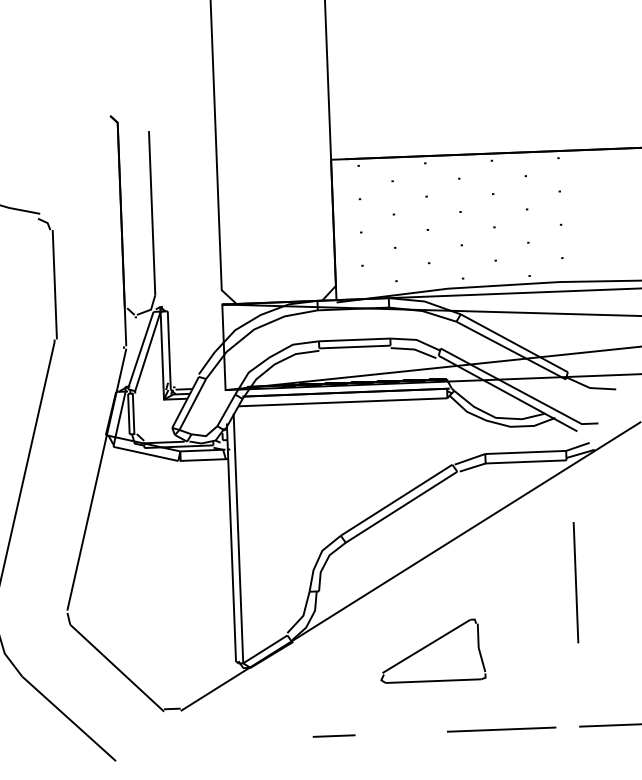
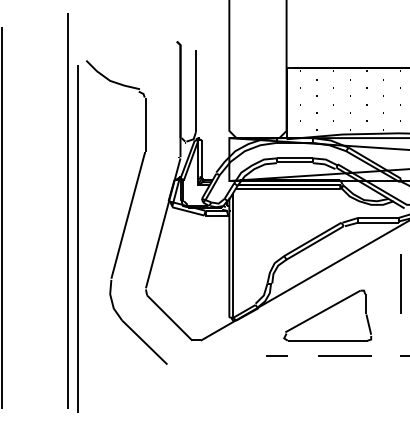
part: (431, 650) -> (327, 315), size x1.67
line: (500, 728) -> (344, 355), moved

